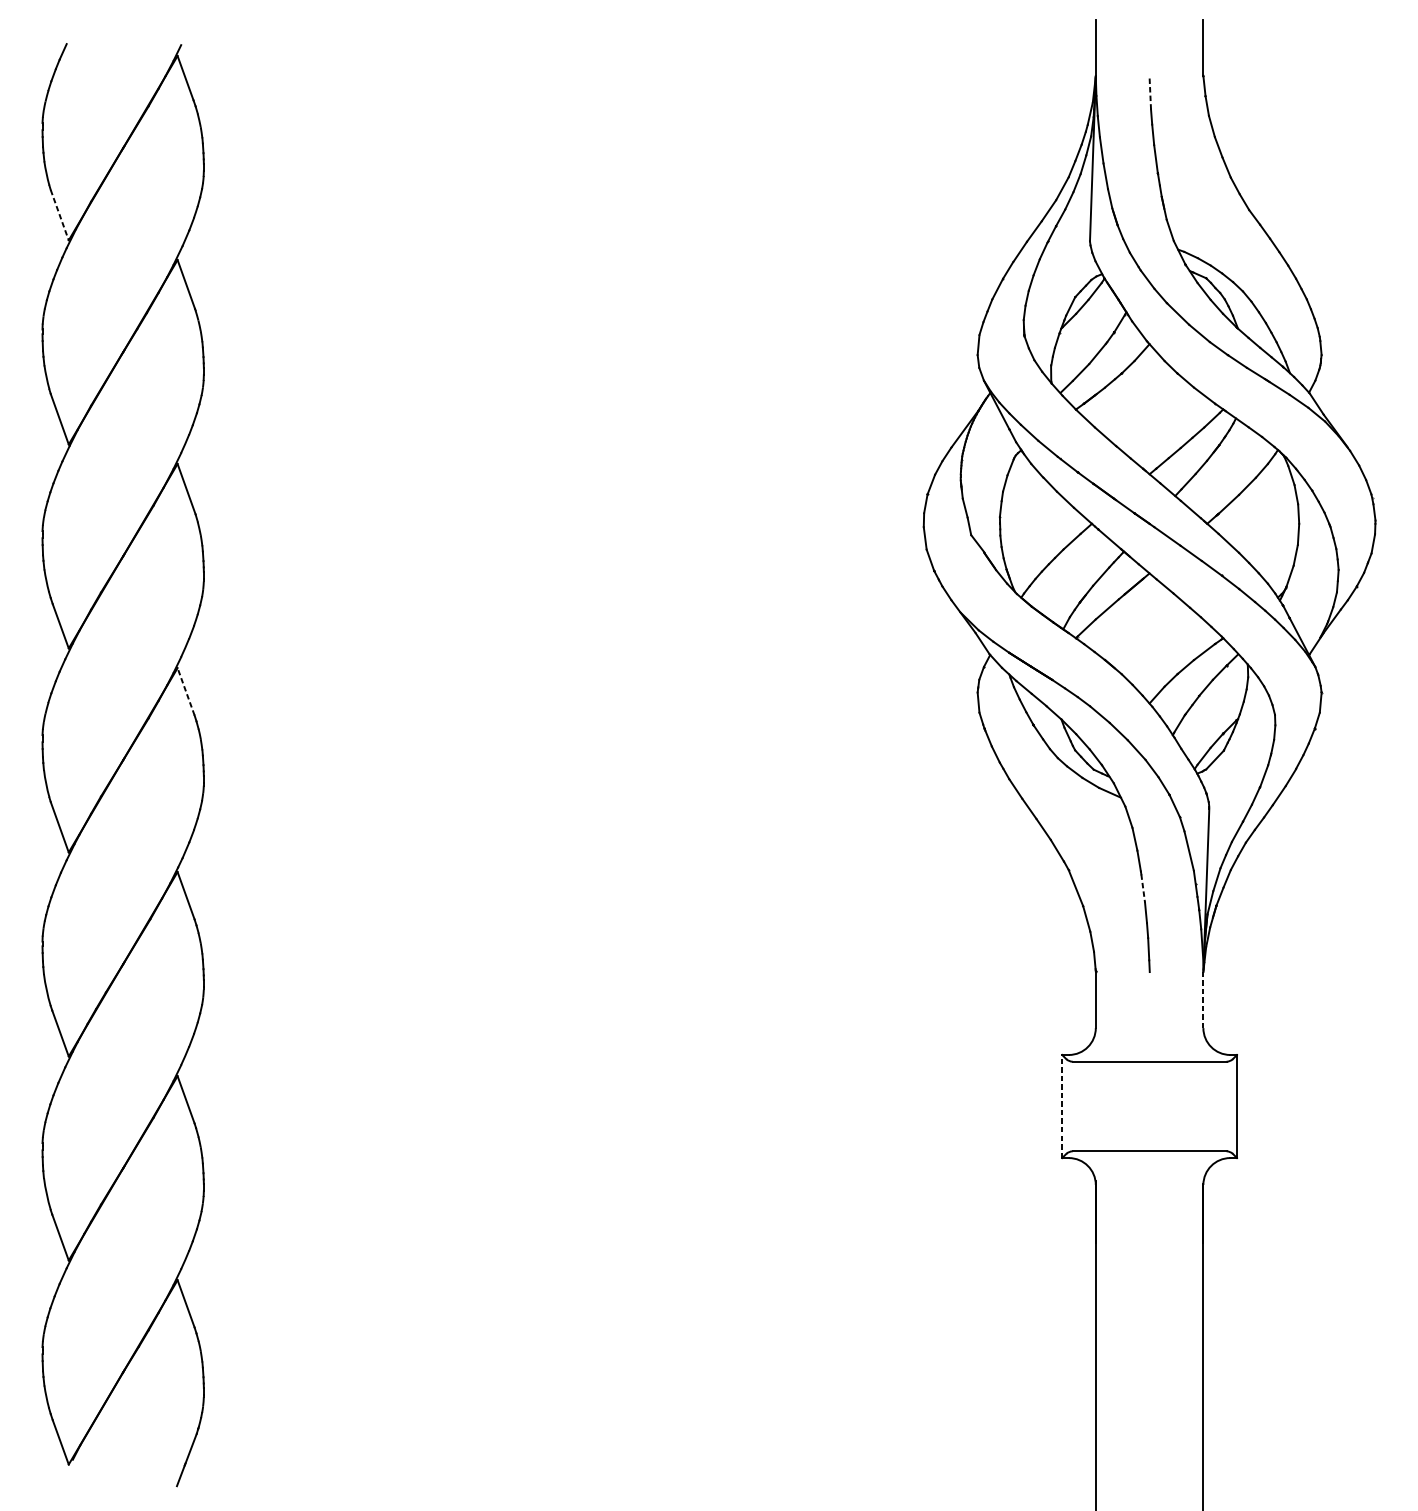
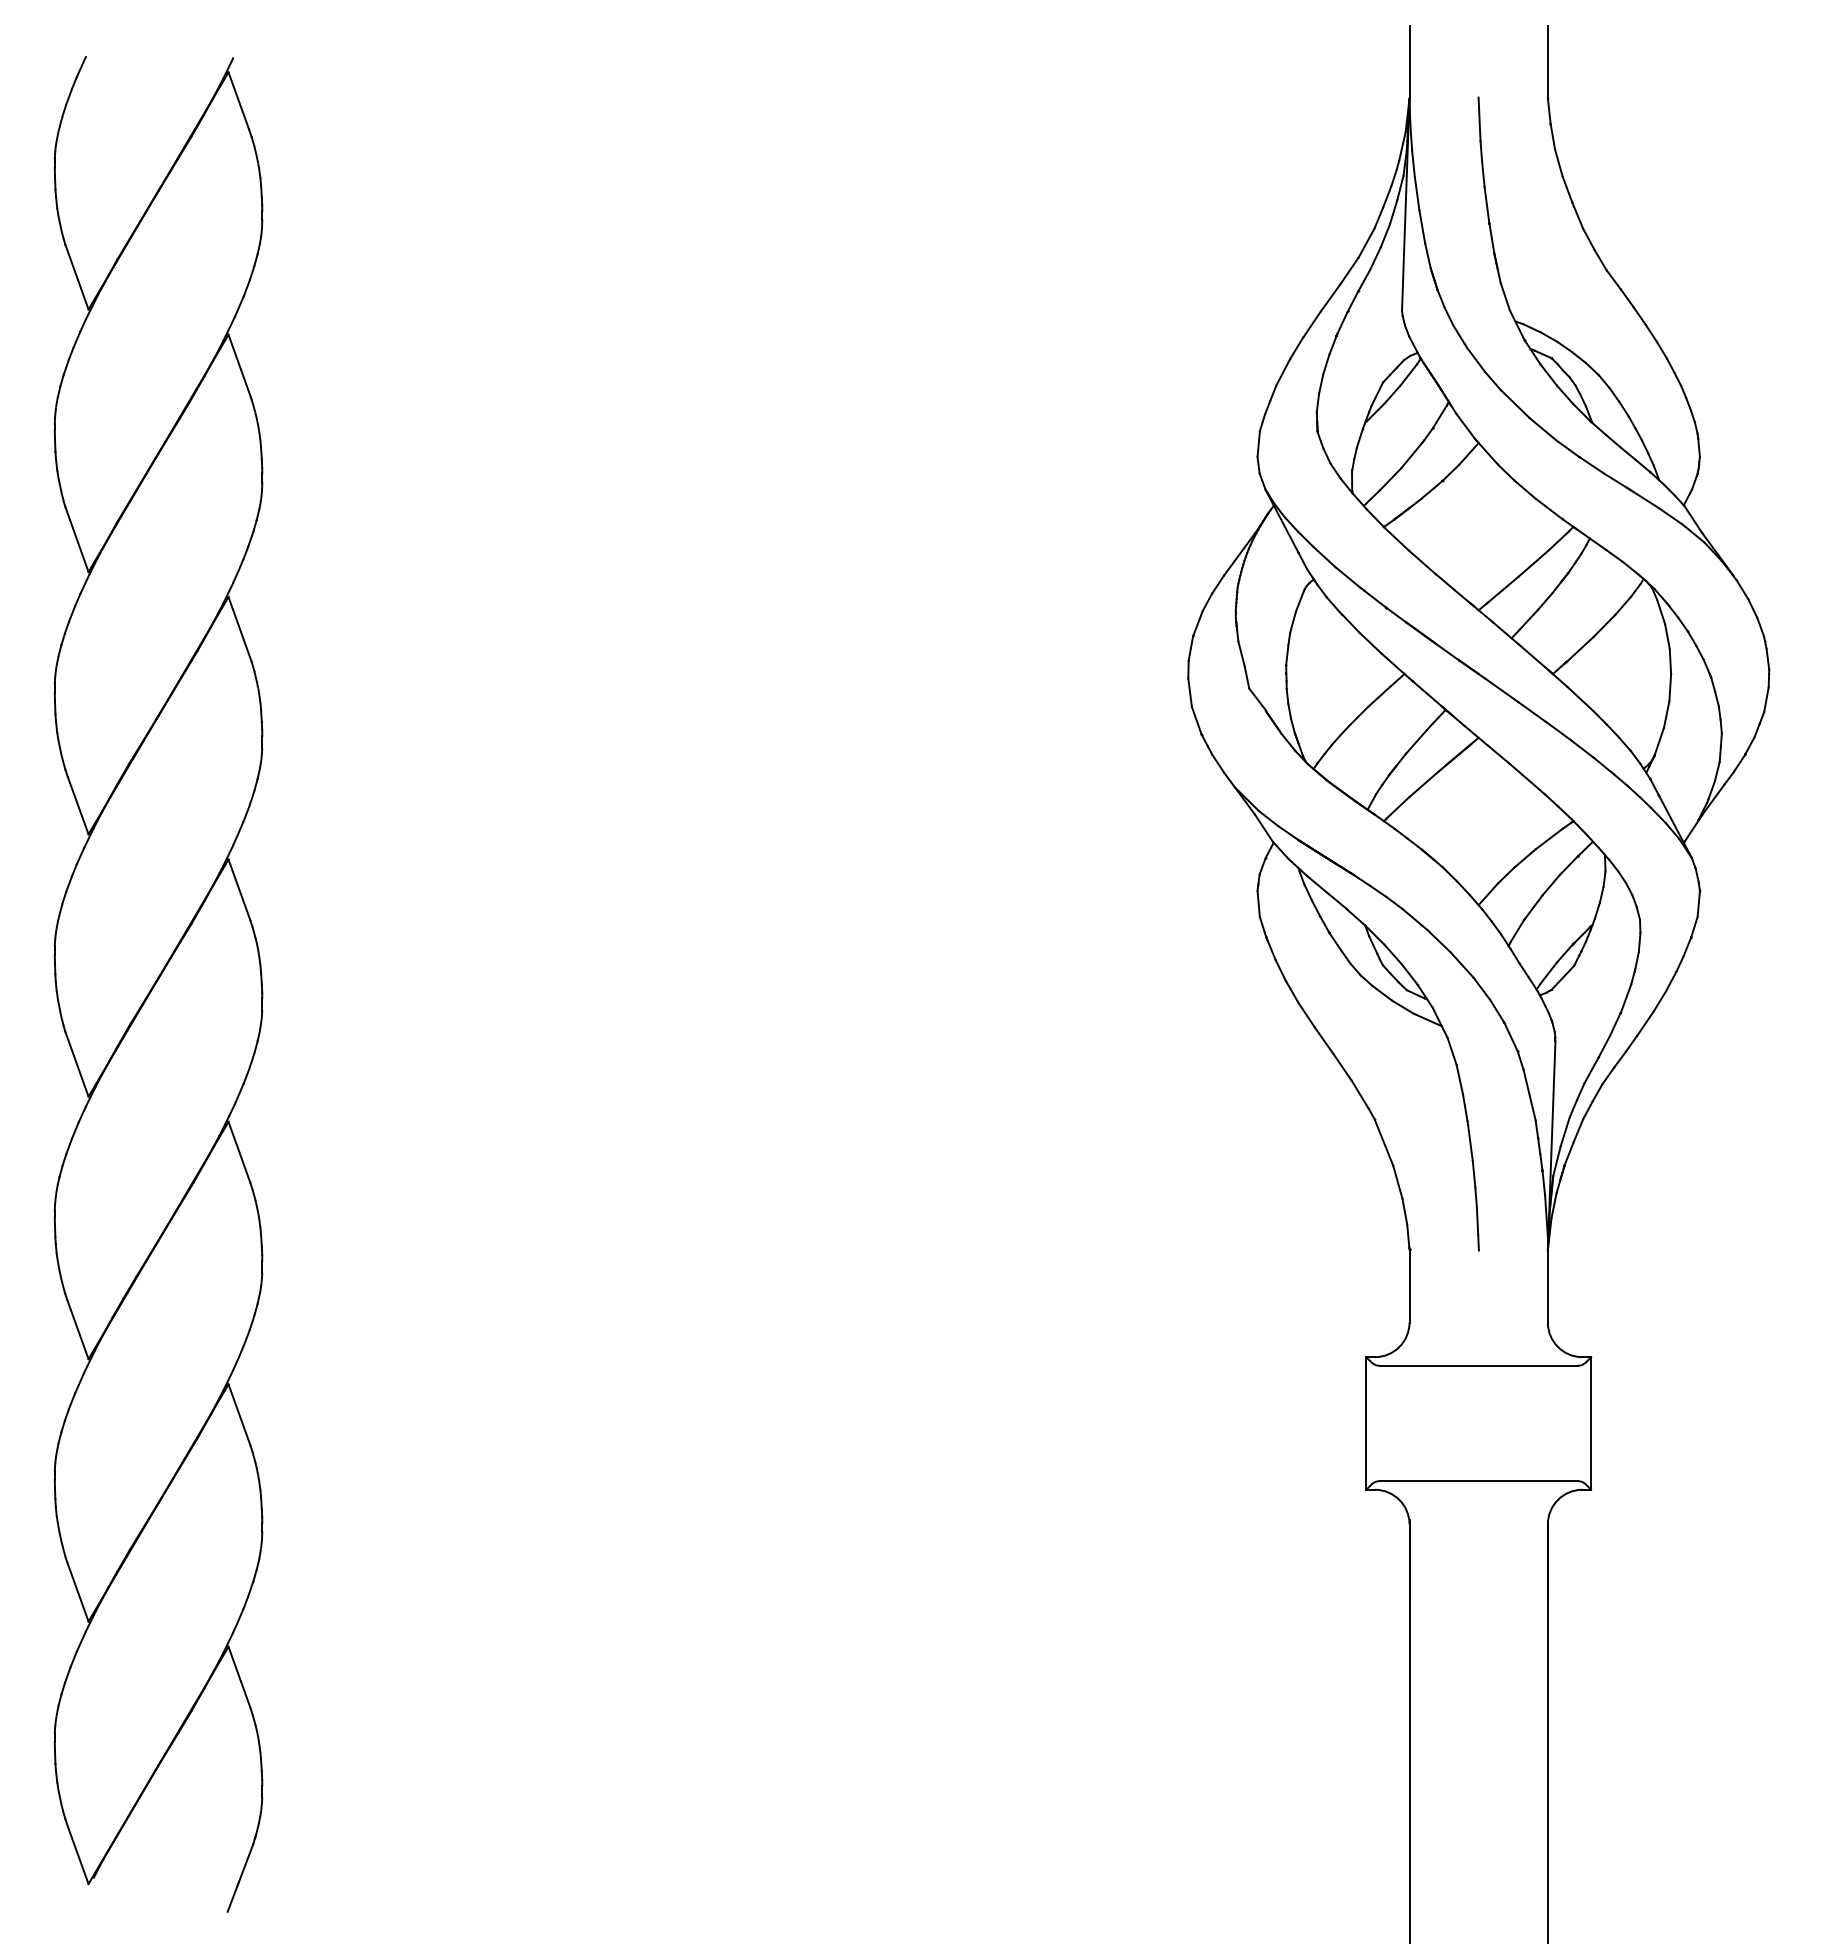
line: (1150, 92) -> (1479, 119), dashed -> solid
line: (60, 215) -> (77, 277), dashed -> solid
line: (186, 691) -> (239, 889), dashed -> solid
line: (1143, 888) -> (1470, 1143), dashed -> solid
line: (1203, 1000) -> (1547, 1286), dashed -> solid
line: (1062, 1105) -> (1366, 1422), dashed -> solid

